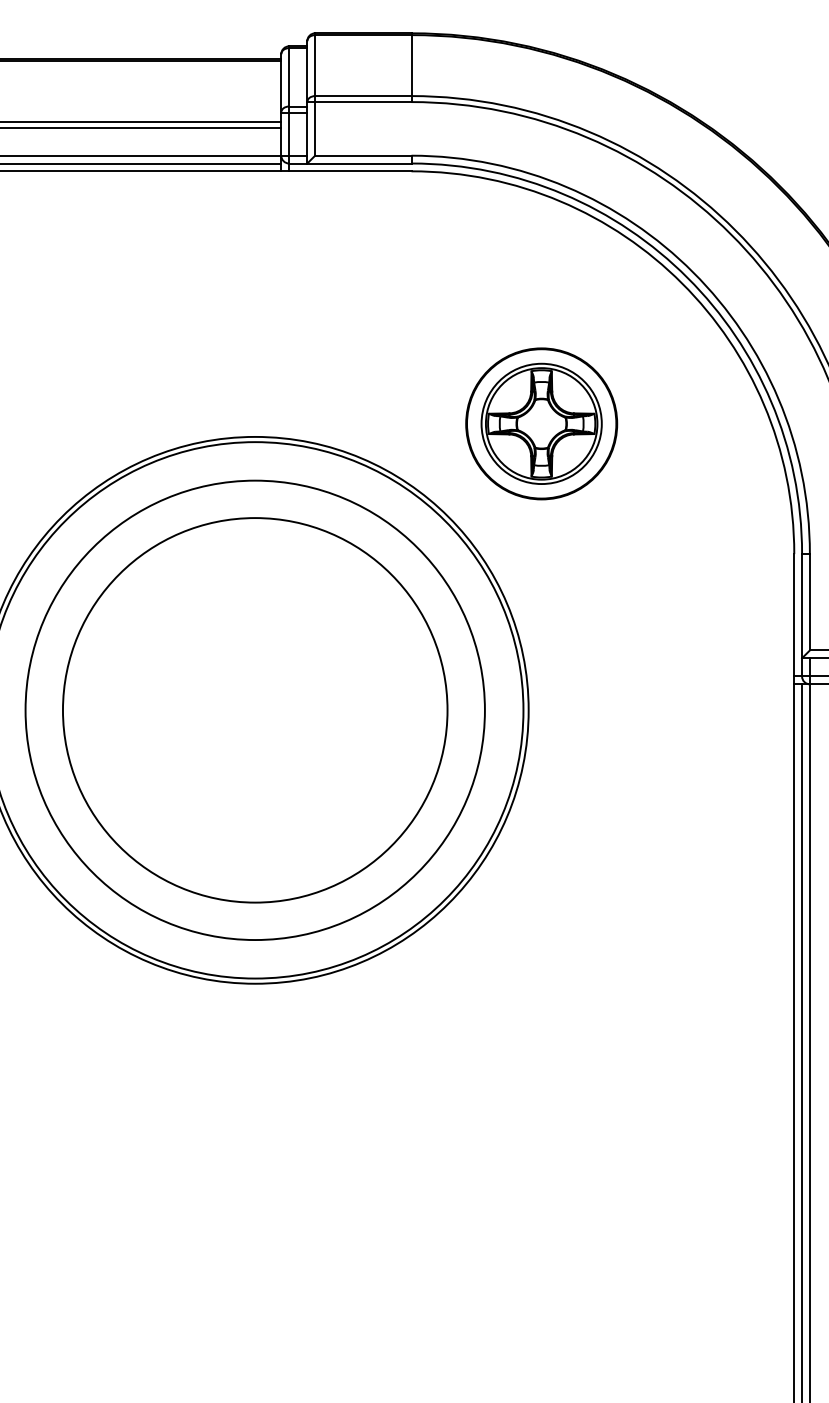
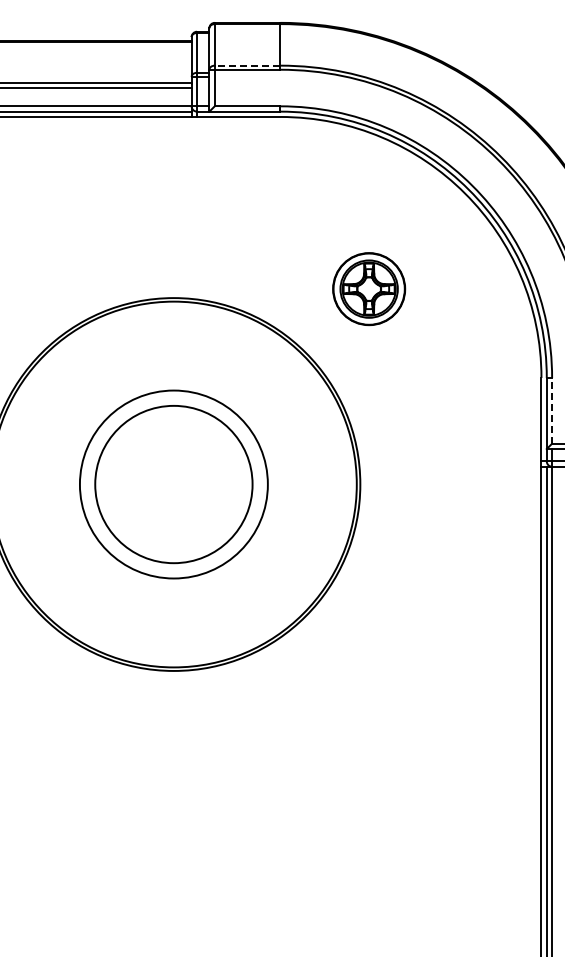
line: (363, 95) -> (247, 65), solid -> dashed
part: (540, 422) -> (368, 288), size x0.7
line: (810, 601) -> (552, 410), solid -> dashed
circle: (254, 710) -> (173, 484), size x0.6
circle: (254, 710) -> (173, 484), size x0.6

